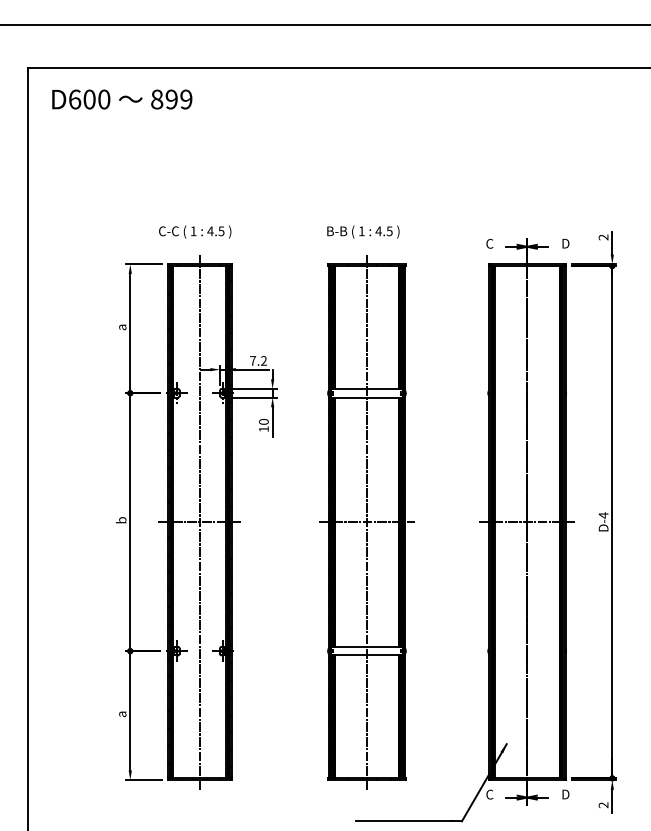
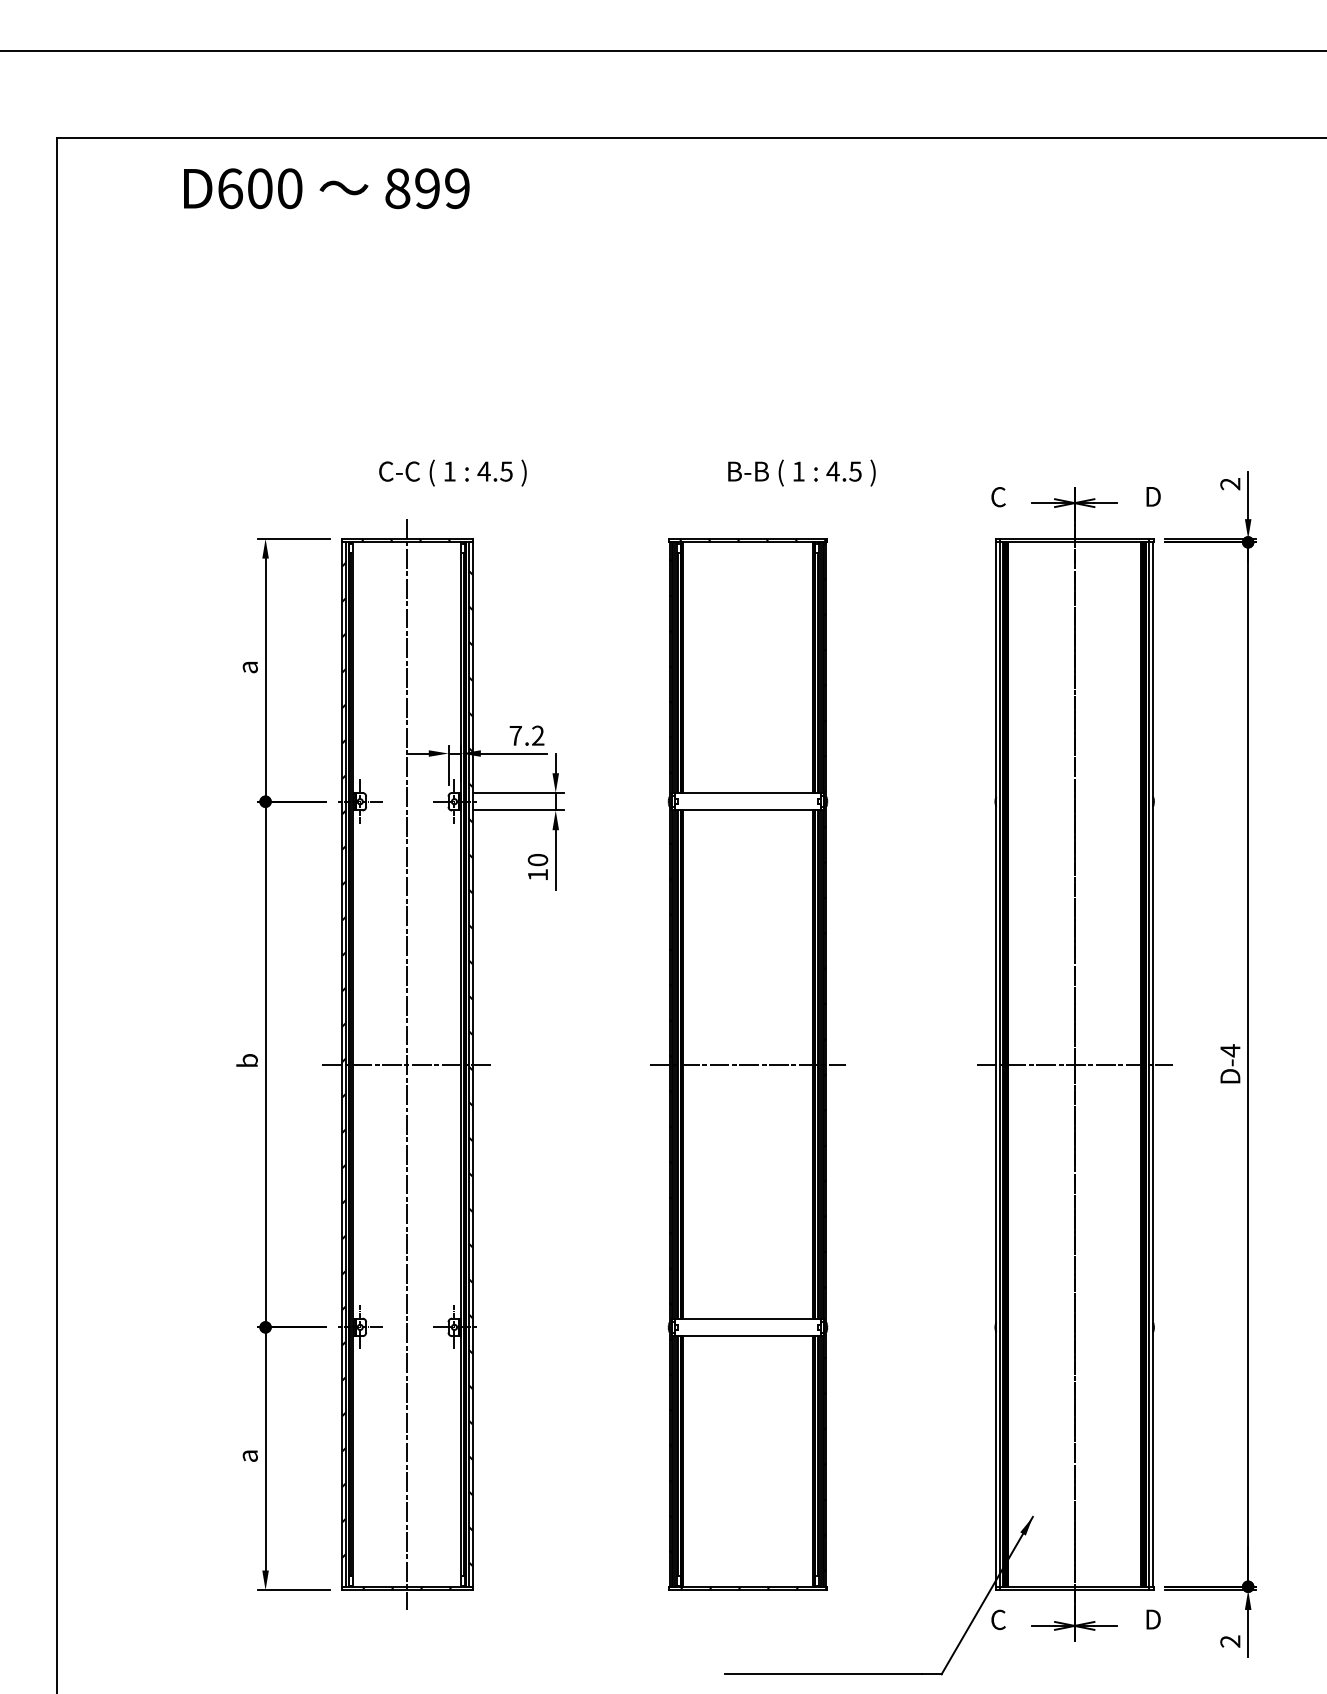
text: (122, 99) -> (327, 188), moved
text: (195, 231) -> (453, 471), moved
text: (363, 231) -> (802, 471), moved
line: (366, 521) -> (747, 1063), removed

